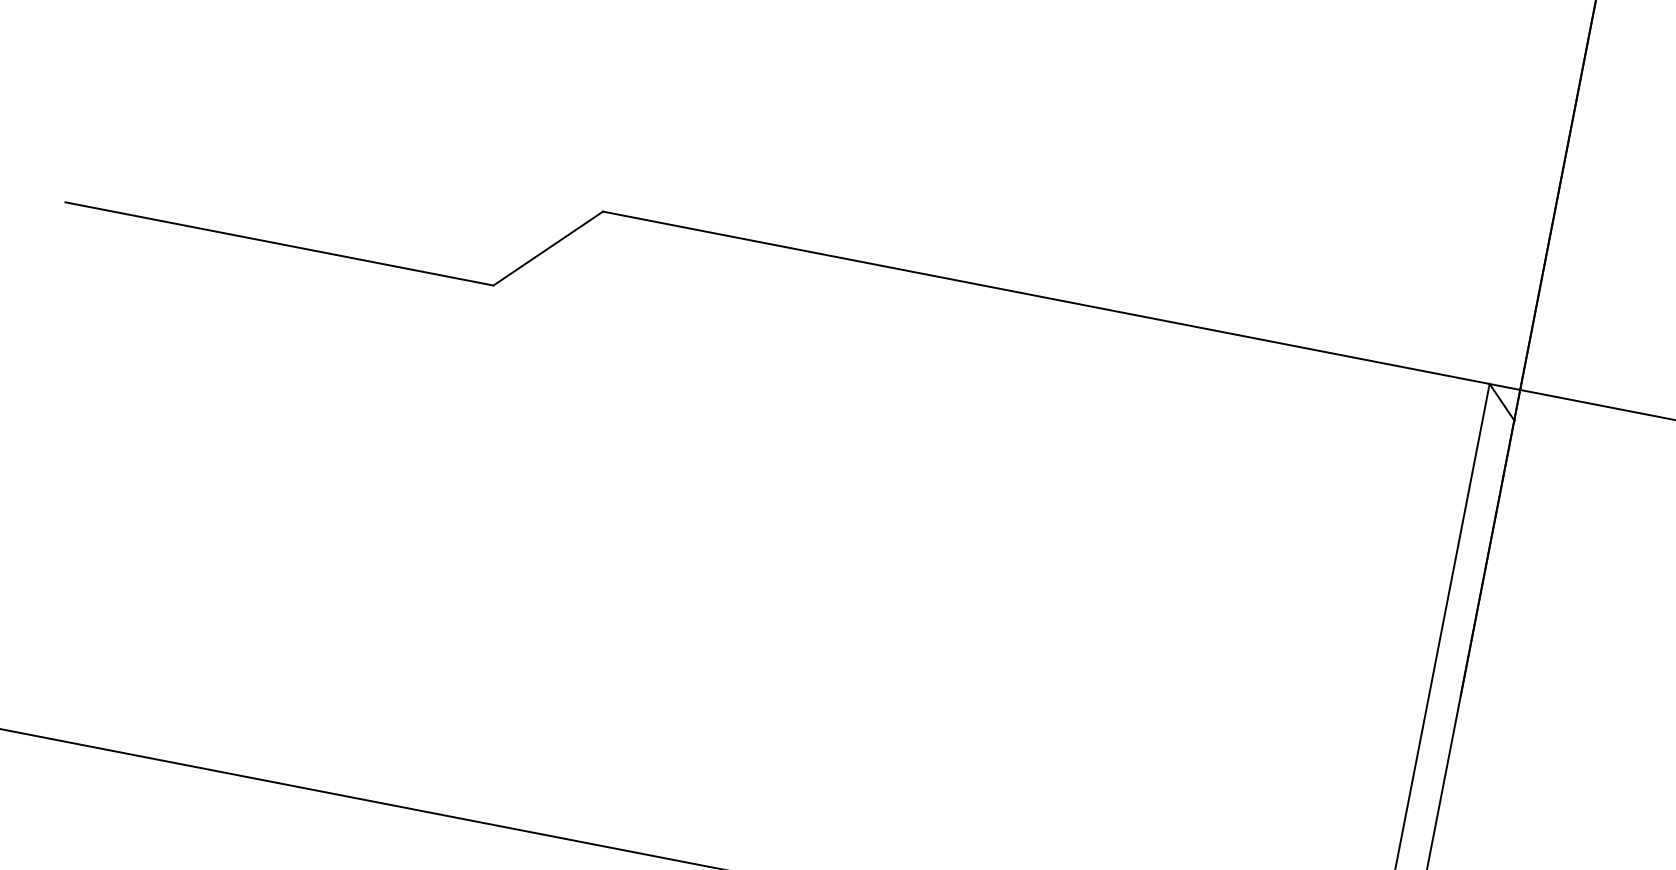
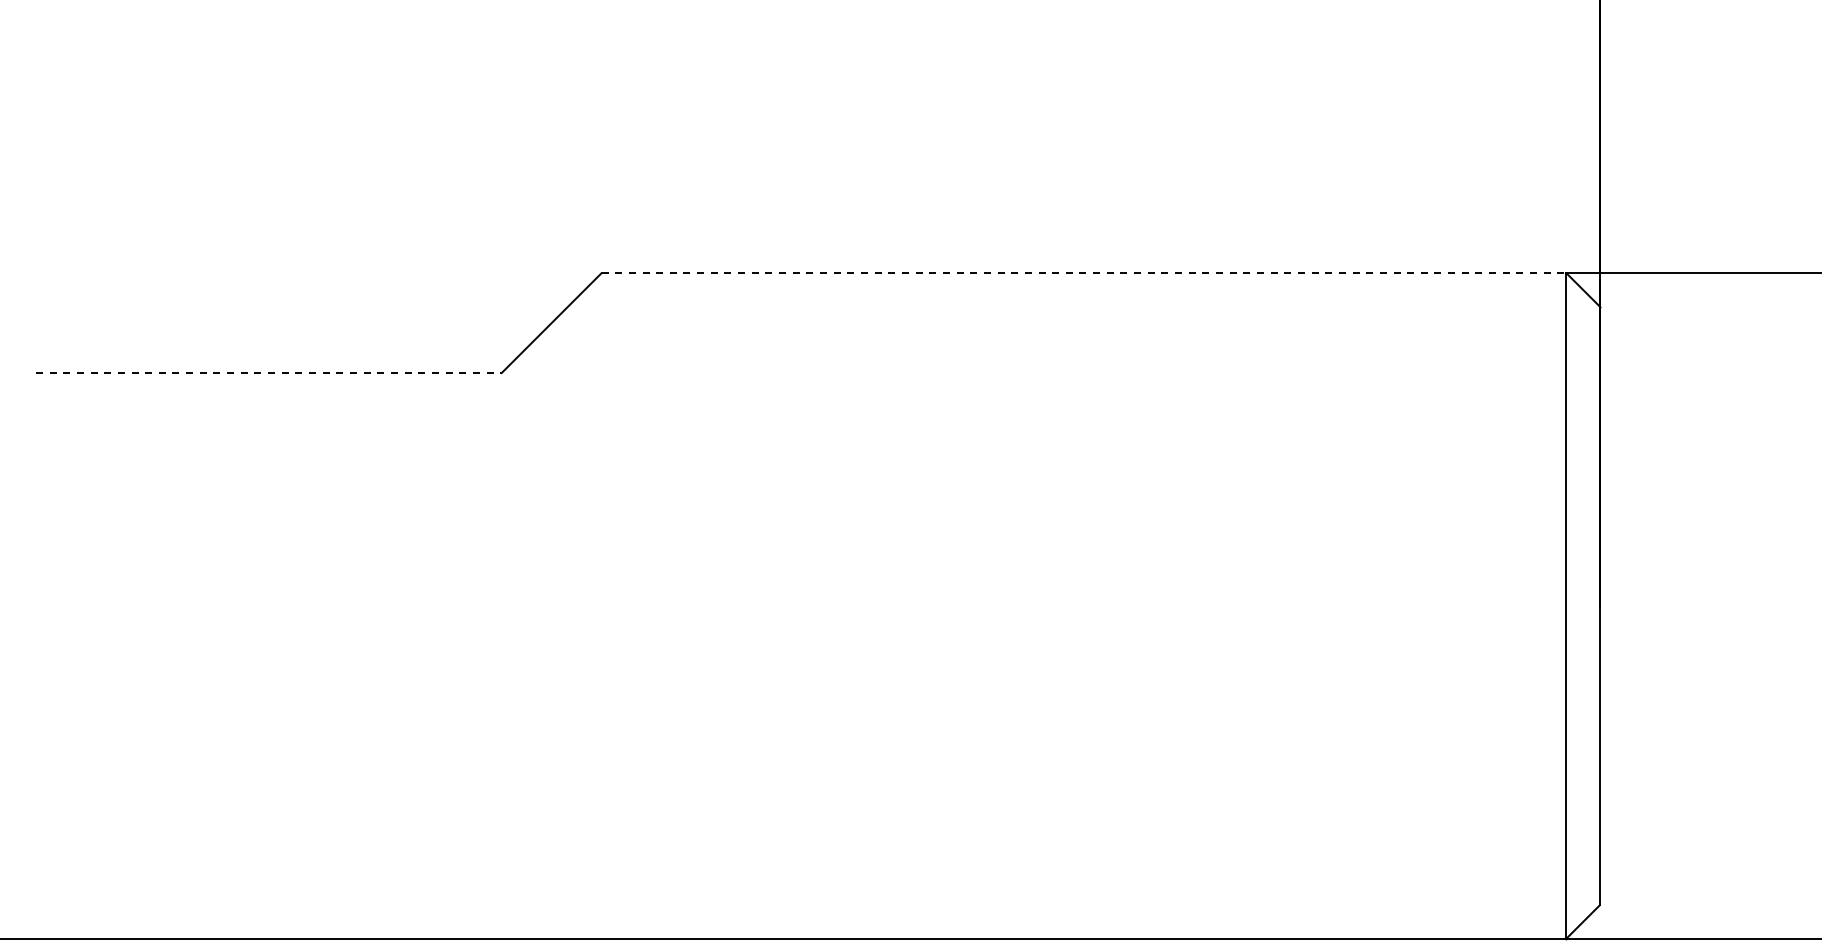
line: (279, 244) -> (268, 373), solid -> dashed
line: (1046, 298) -> (1084, 273), solid -> dashed

